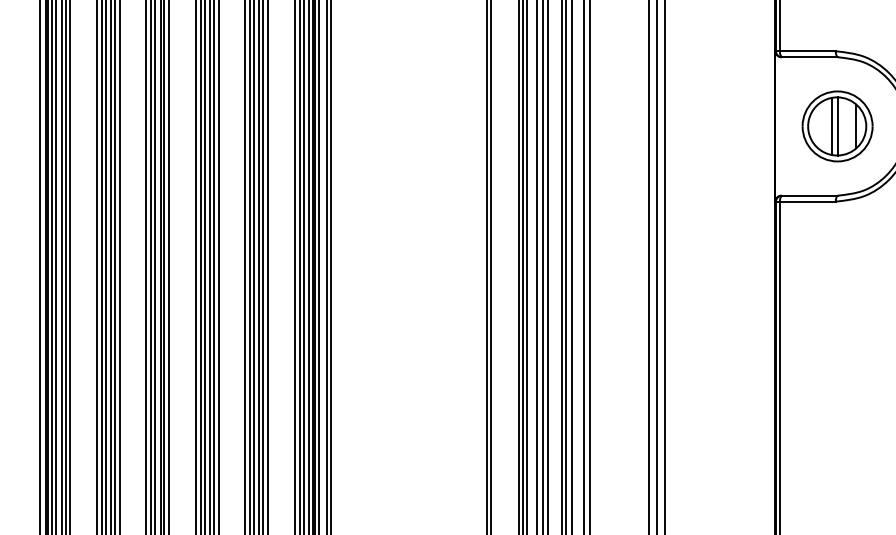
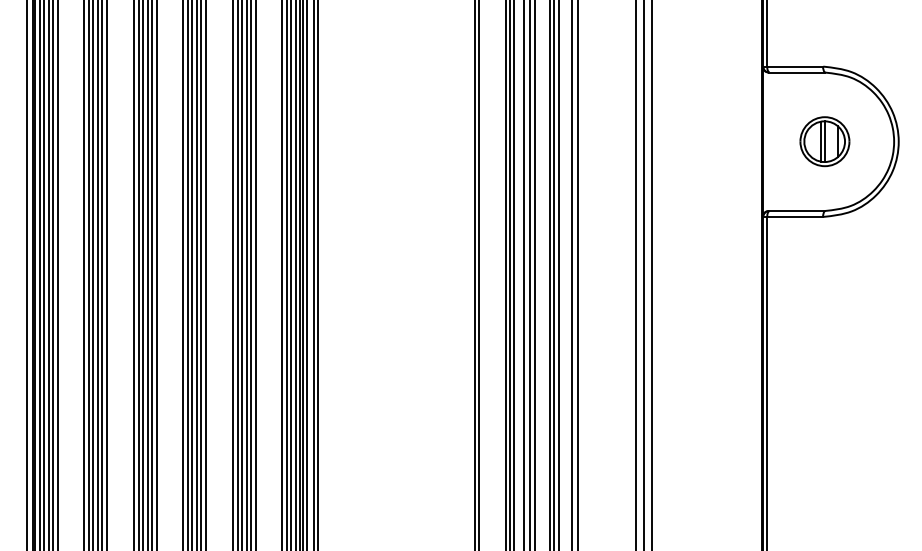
part: (837, 126) -> (824, 141), size x0.7

